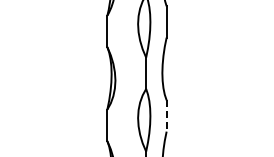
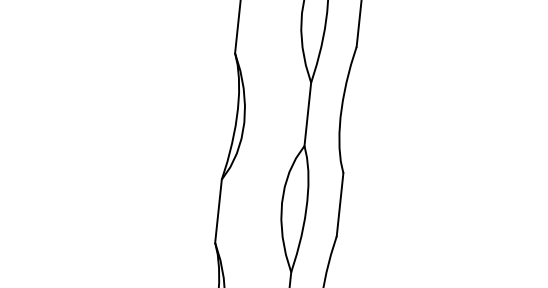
line: (166, 115) -> (339, 203), dashed -> solid

